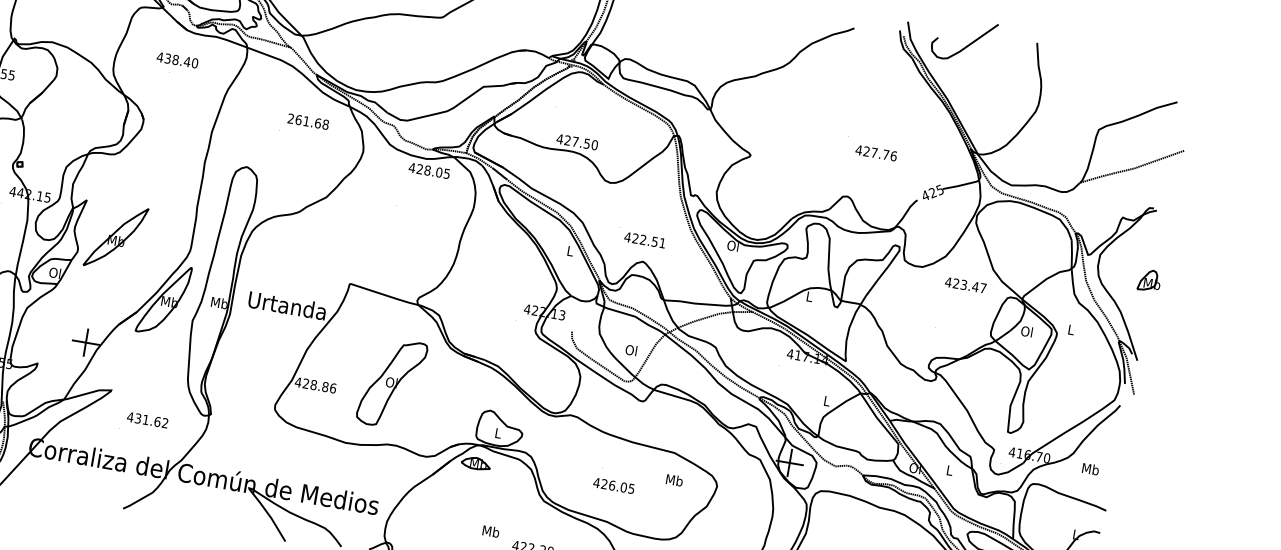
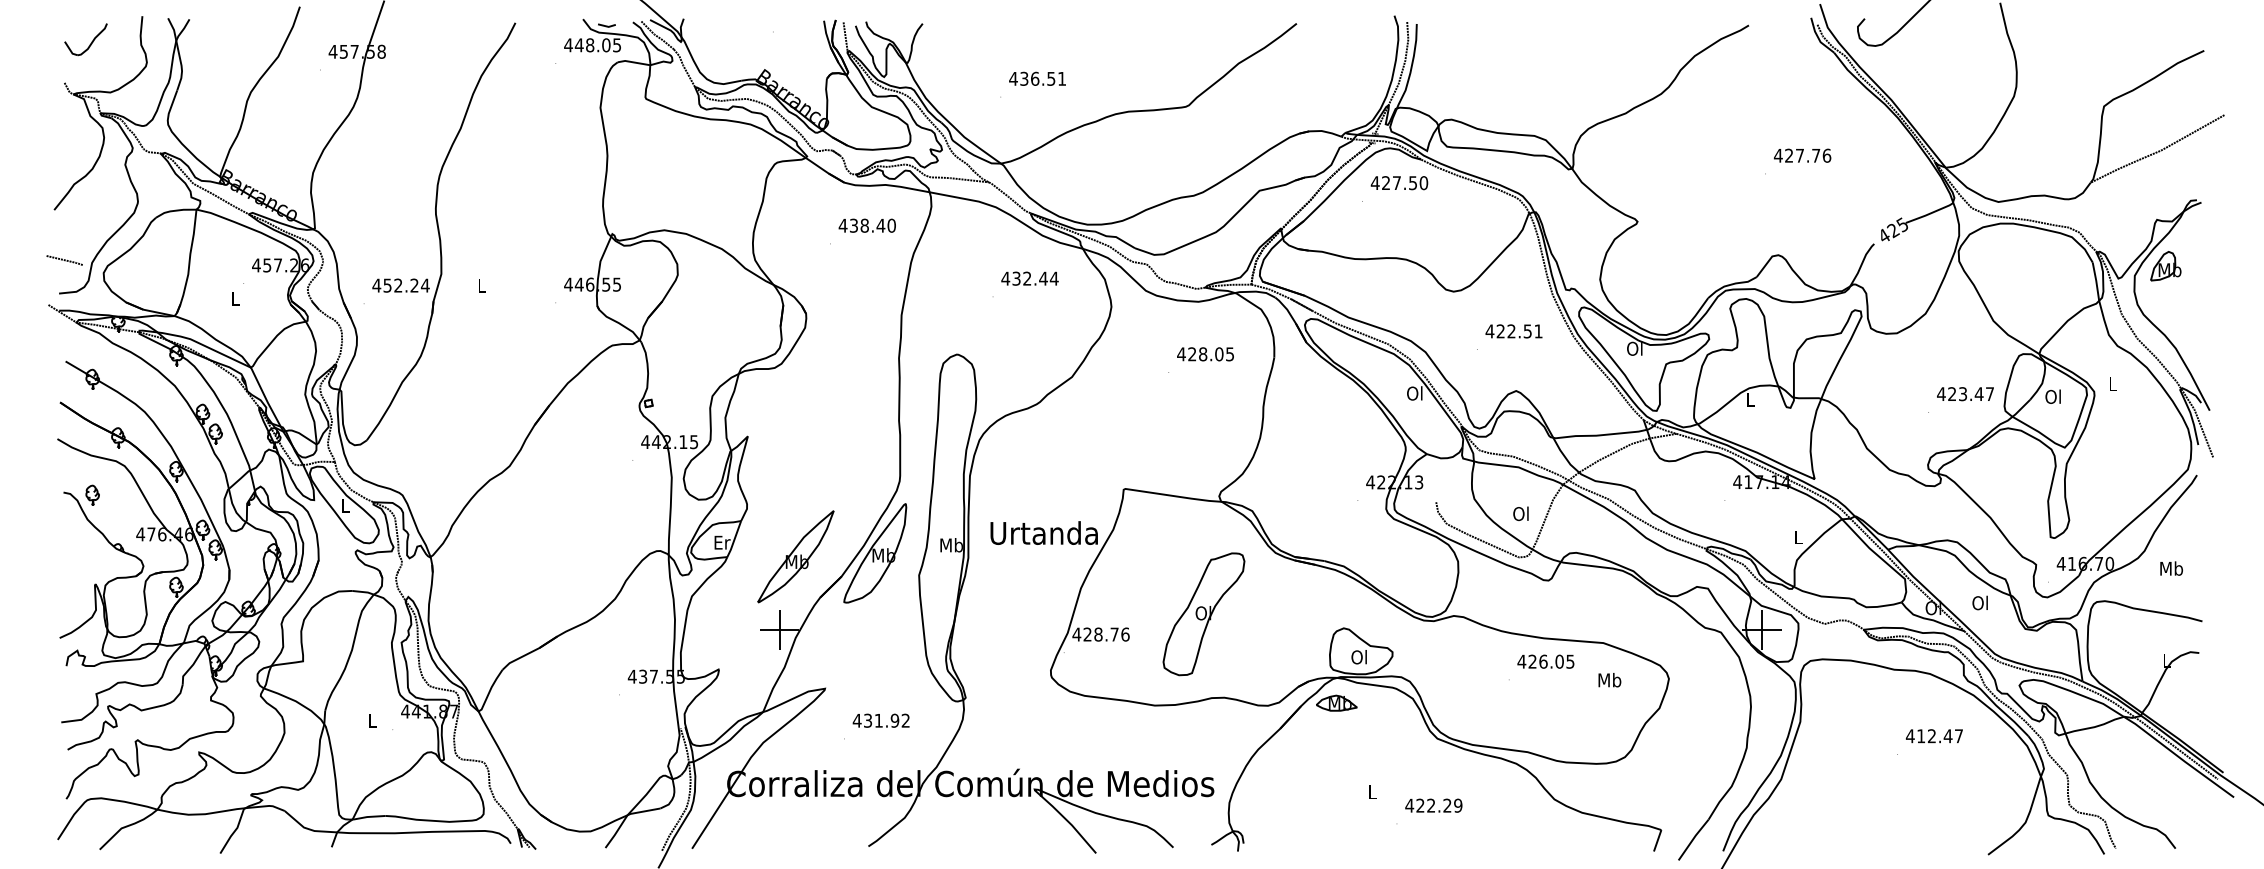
text: (176, 60) -> (866, 225), moved
text: (308, 121) -> (1029, 278), 261.68 -> 432.44
text: (577, 142) -> (1399, 183), moved
text: (876, 153) -> (1802, 155), moved
text: (429, 171) -> (1205, 354), moved
part: (115, 236) -> (795, 556), moved
text: (644, 240) -> (1513, 331), moved
text: (569, 251) -> (1414, 393), L -> Ol
text: (55, 272) -> (721, 542), Ol -> Er
part: (1149, 280) -> (2165, 266), moved
text: (965, 285) -> (1965, 394), moved
text: (325, 386) -> (1114, 634), 428.86 -> 428.76
text: (157, 421) -> (894, 720), 431.62 -> 431.92
text: (497, 433) -> (1358, 657), L -> Ol
text: (948, 469) -> (1979, 602), L -> Ol
text: (613, 485) -> (1545, 661), moved
text: (490, 531) -> (1372, 792), Mb -> L

